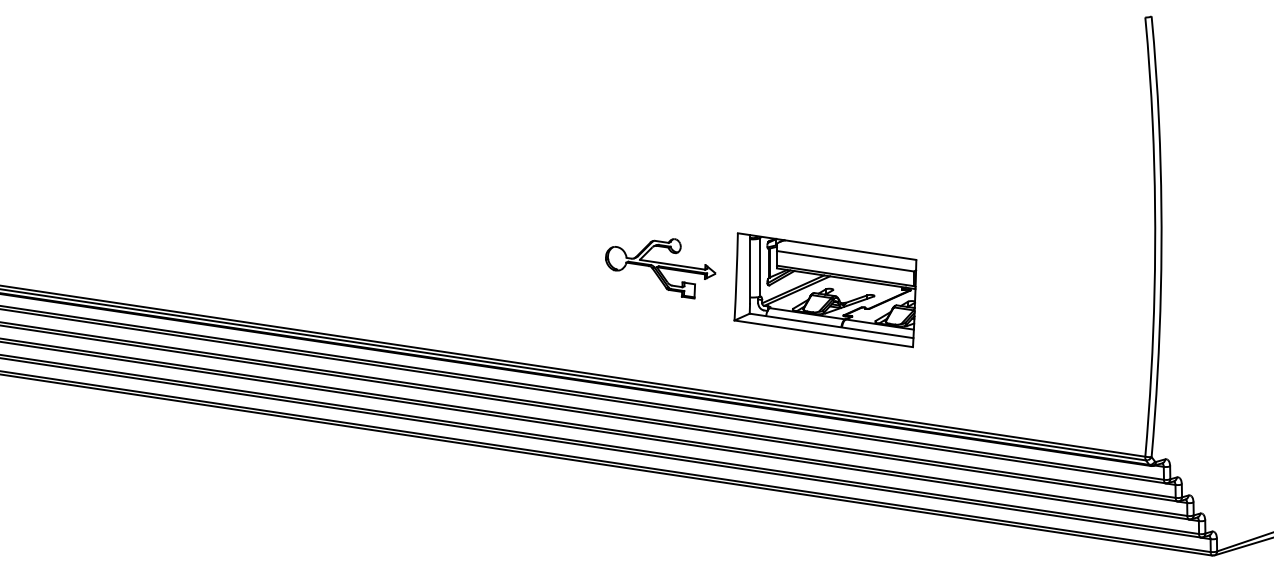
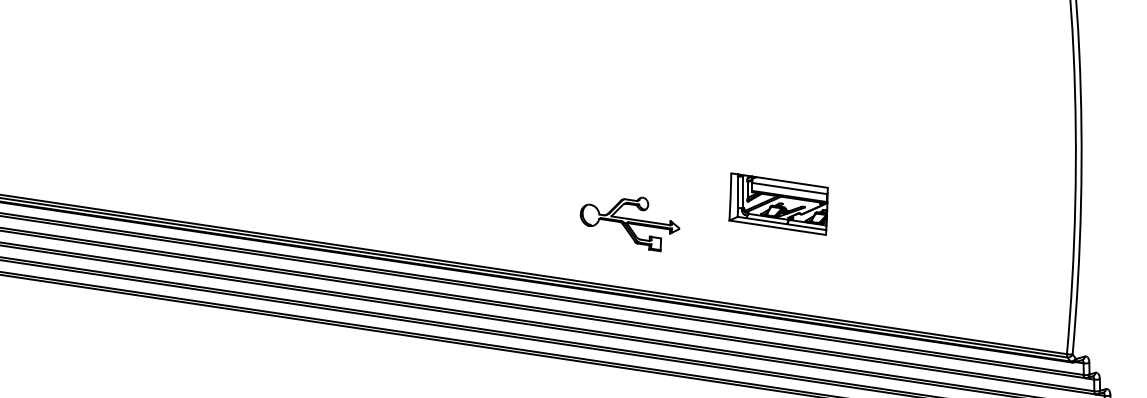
part: (660, 268) -> (629, 224), moved
part: (825, 290) -> (778, 204), size x0.6

